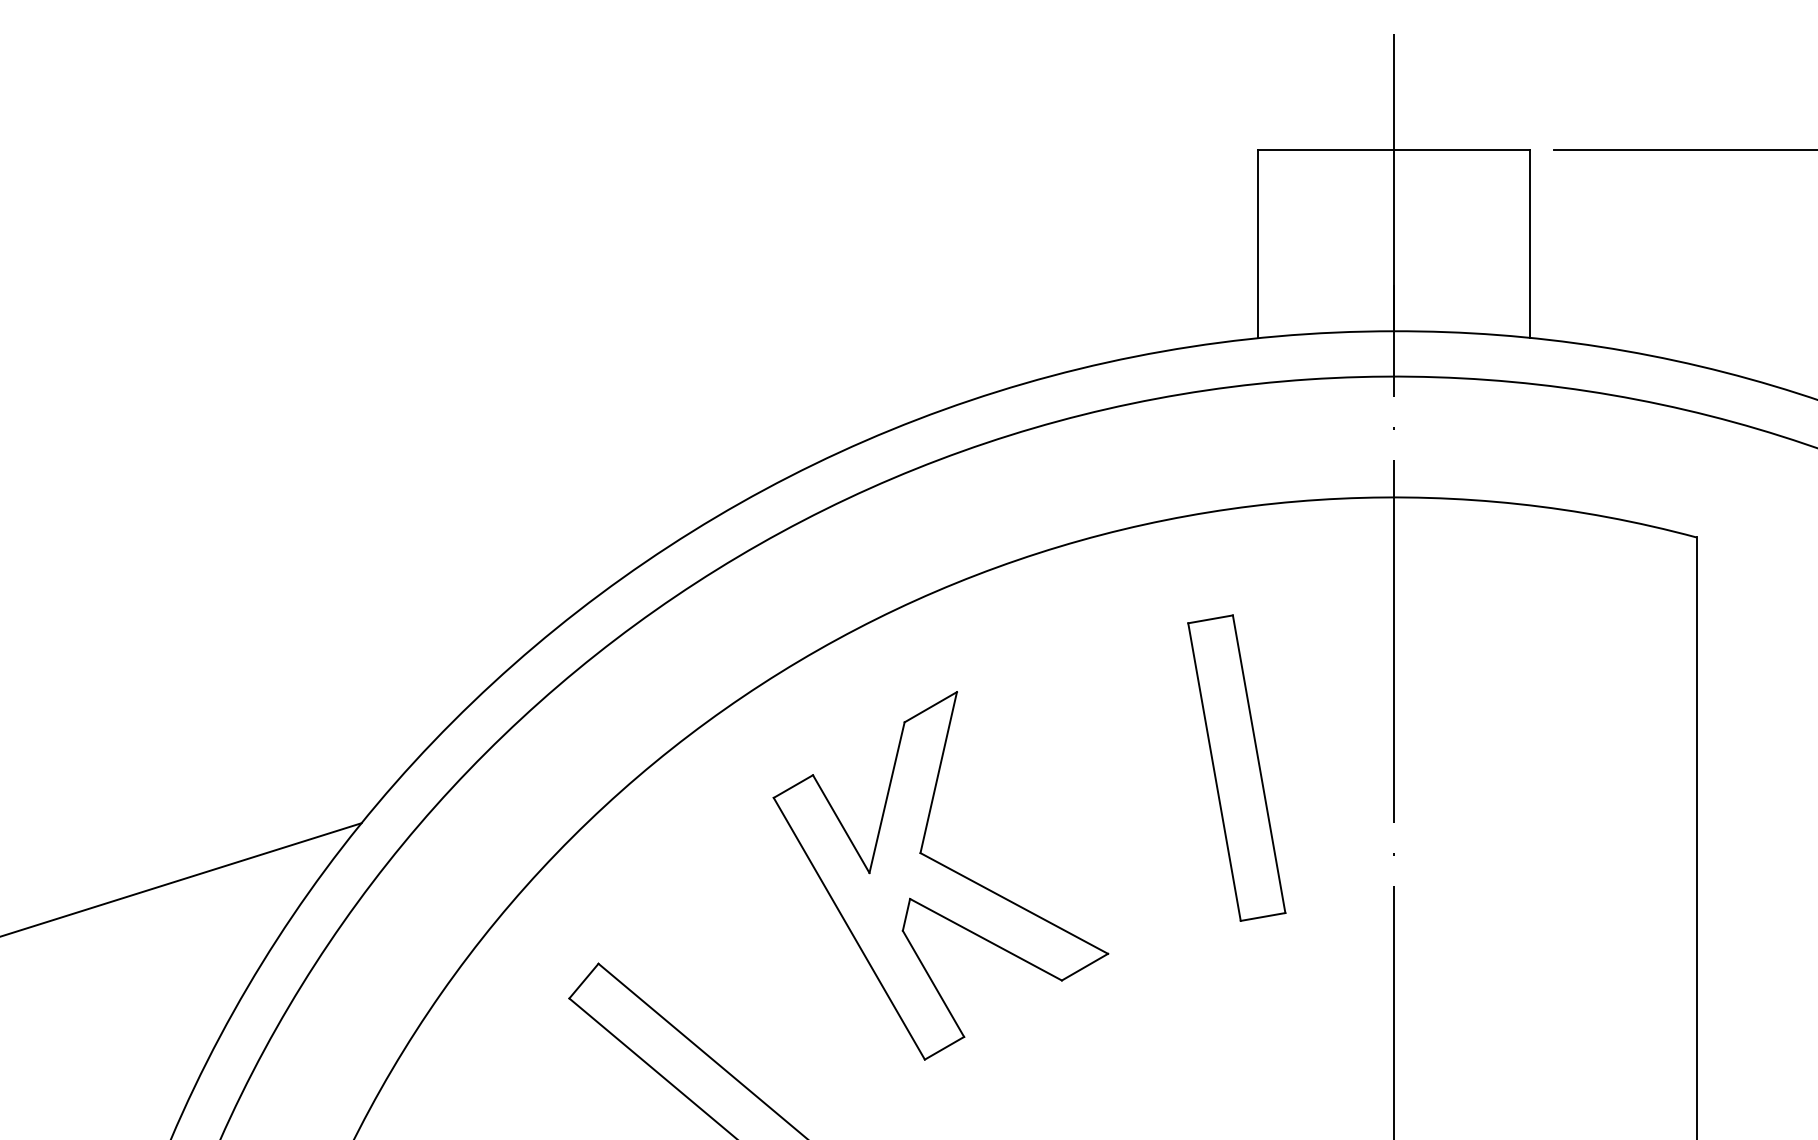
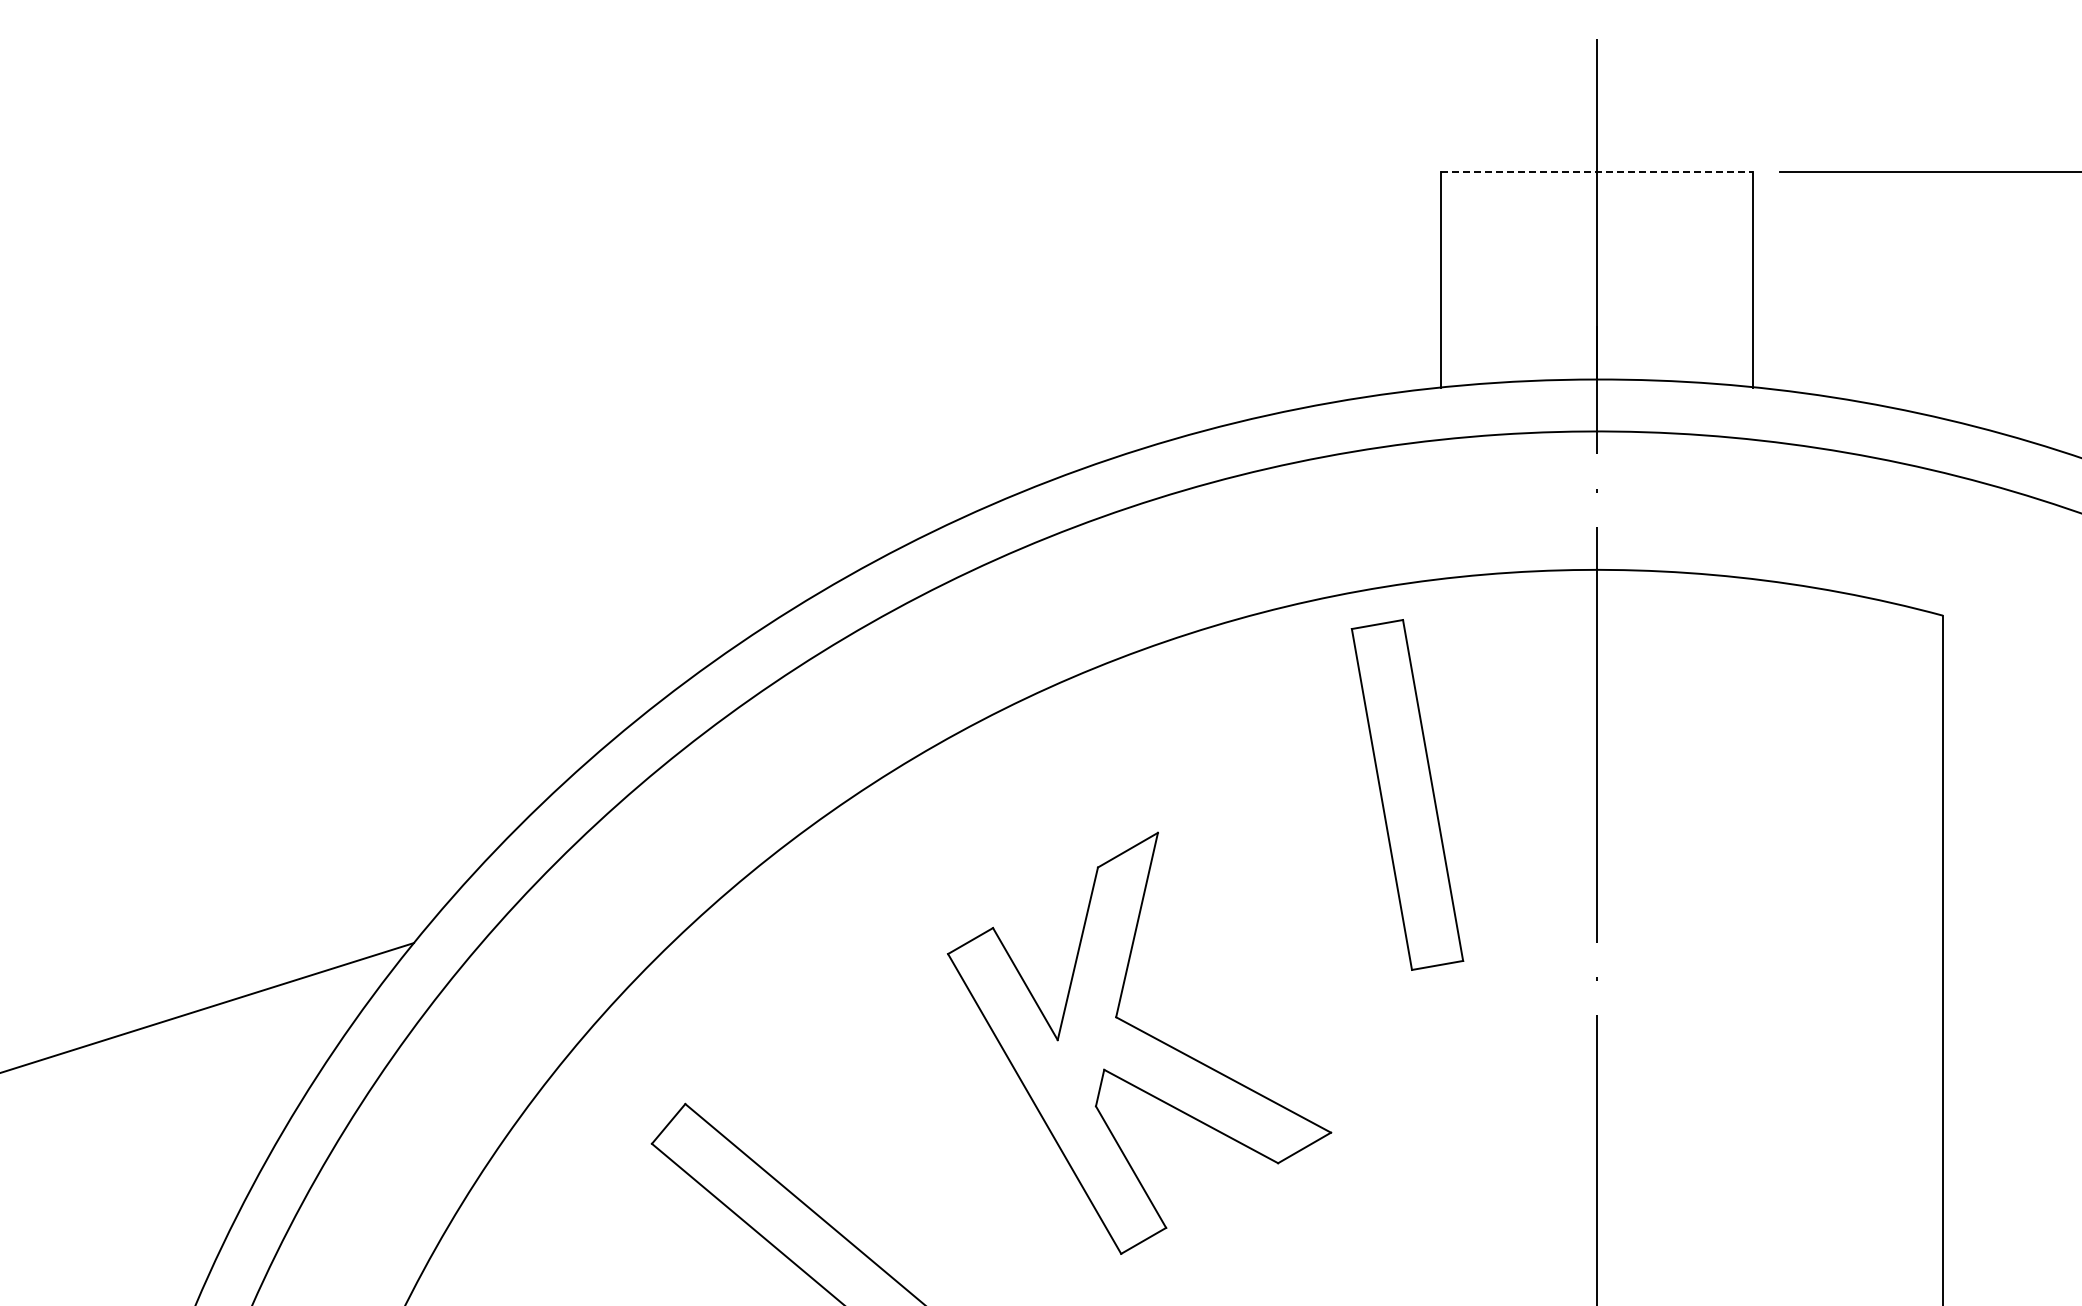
line: (1393, 149) -> (1596, 171), solid -> dashed
part: (1236, 767) -> (1407, 794), moved
part: (940, 875) -> (1139, 1042), moved

